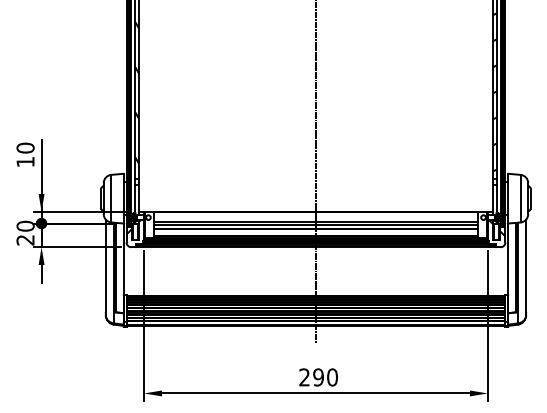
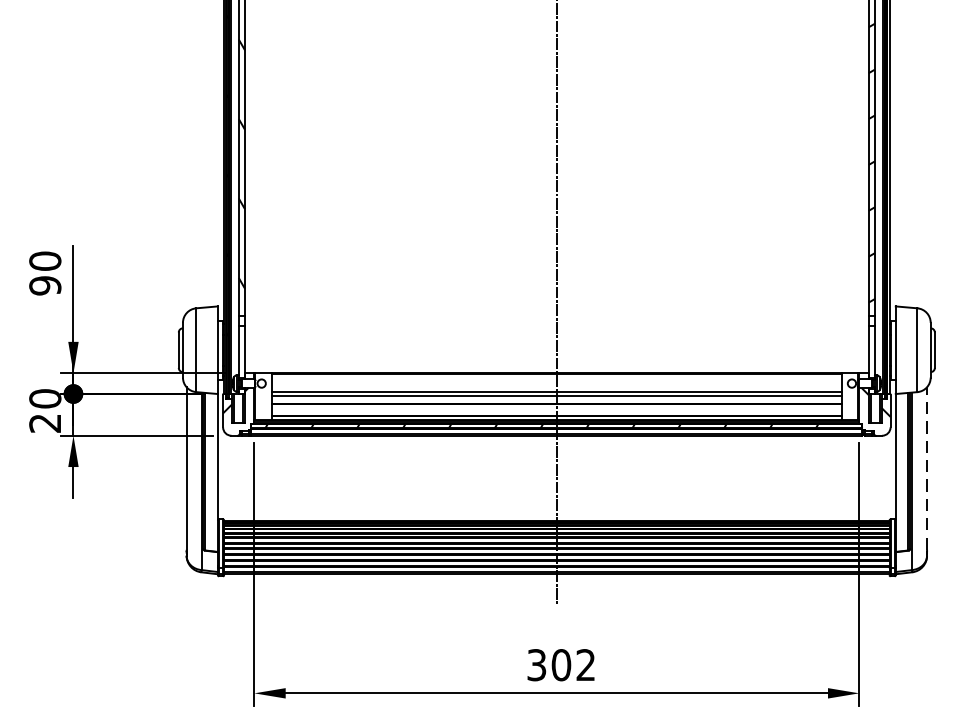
text: (25, 161) -> (45, 284), 10 -> 90
line: (526, 265) -> (927, 467), solid -> dashed
text: (318, 377) -> (561, 665), 290 -> 302

